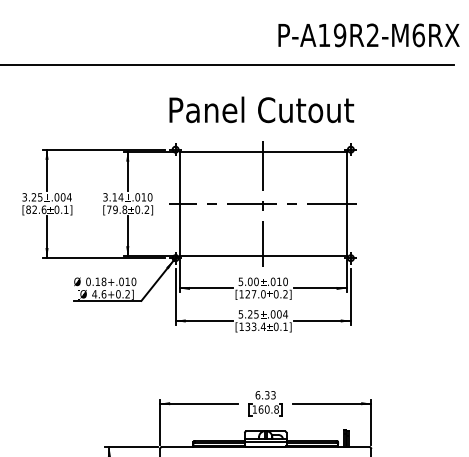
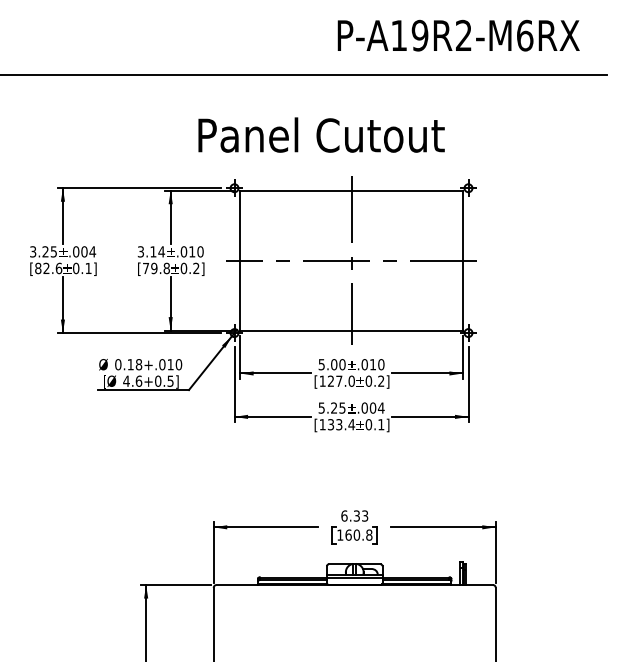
text: (368, 35) -> (458, 35), moved
text: (261, 109) -> (321, 134), moved
text: (127, 293) -> (170, 380), 4.6+0.2] -> 4.6+0.5]

